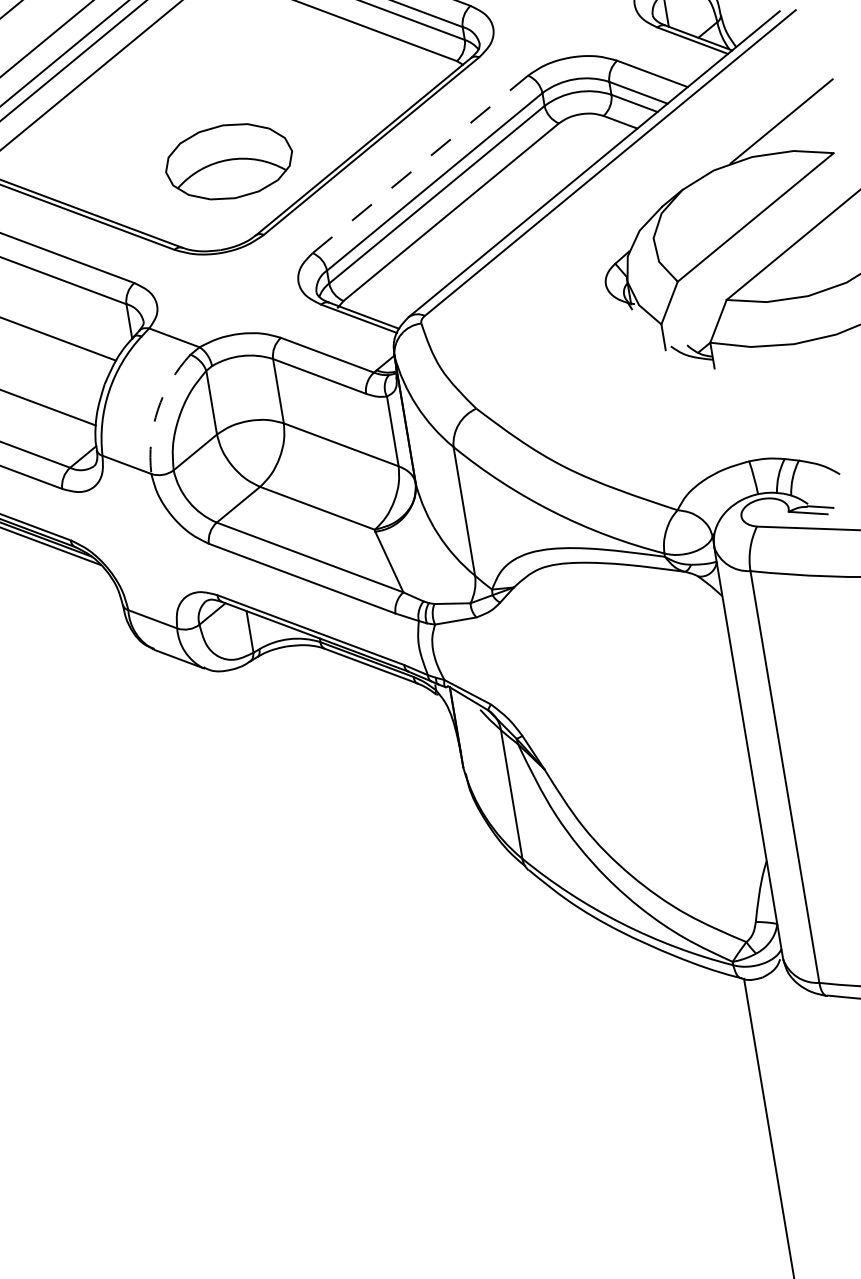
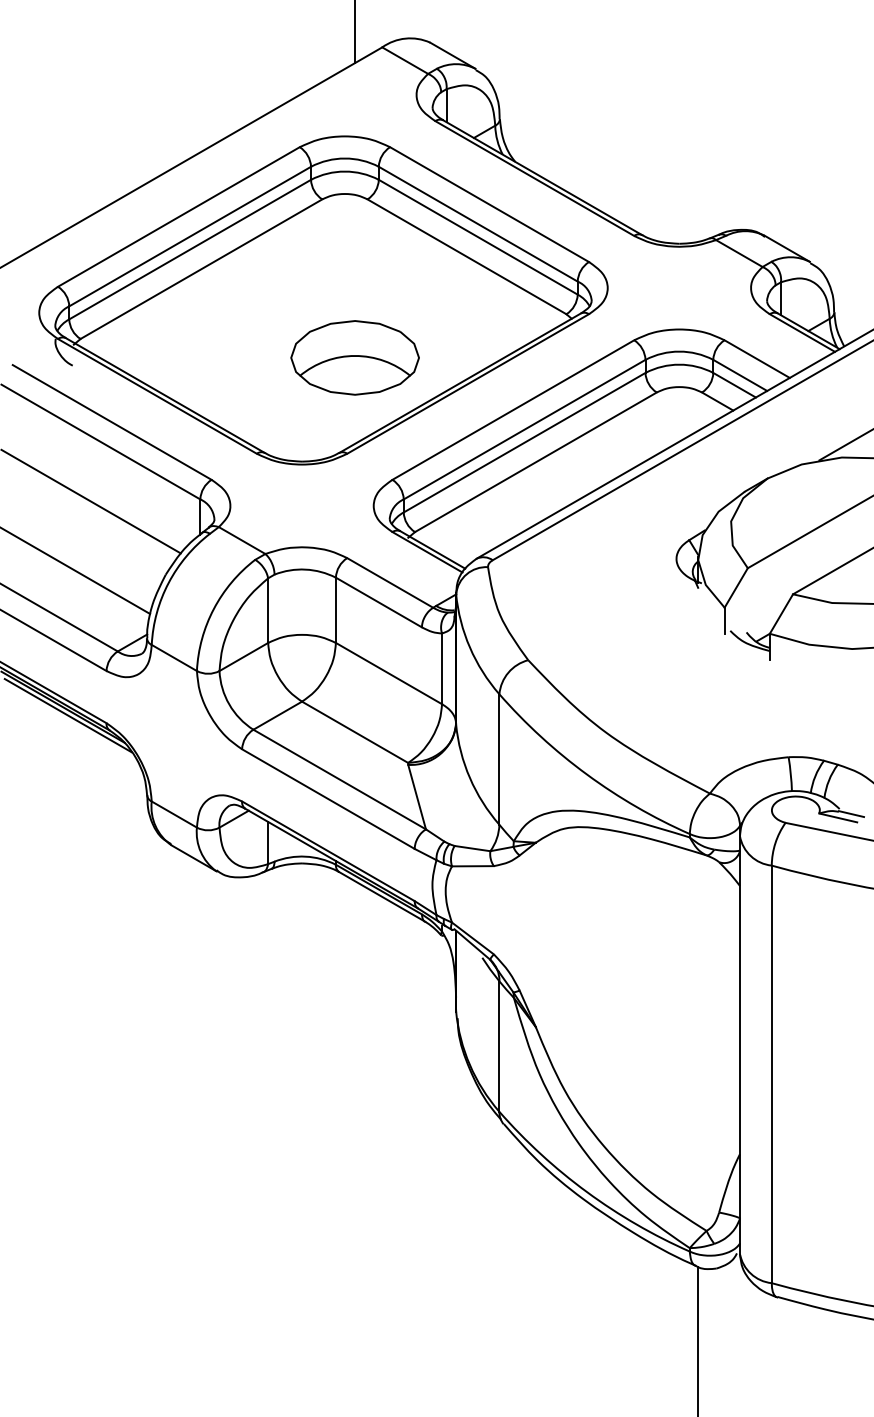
part: (228, 161) -> (354, 357), moved
line: (420, 164) -> (513, 410), dashed -> solid
arc: (157, 410) -> (213, 609), dashed -> solid

